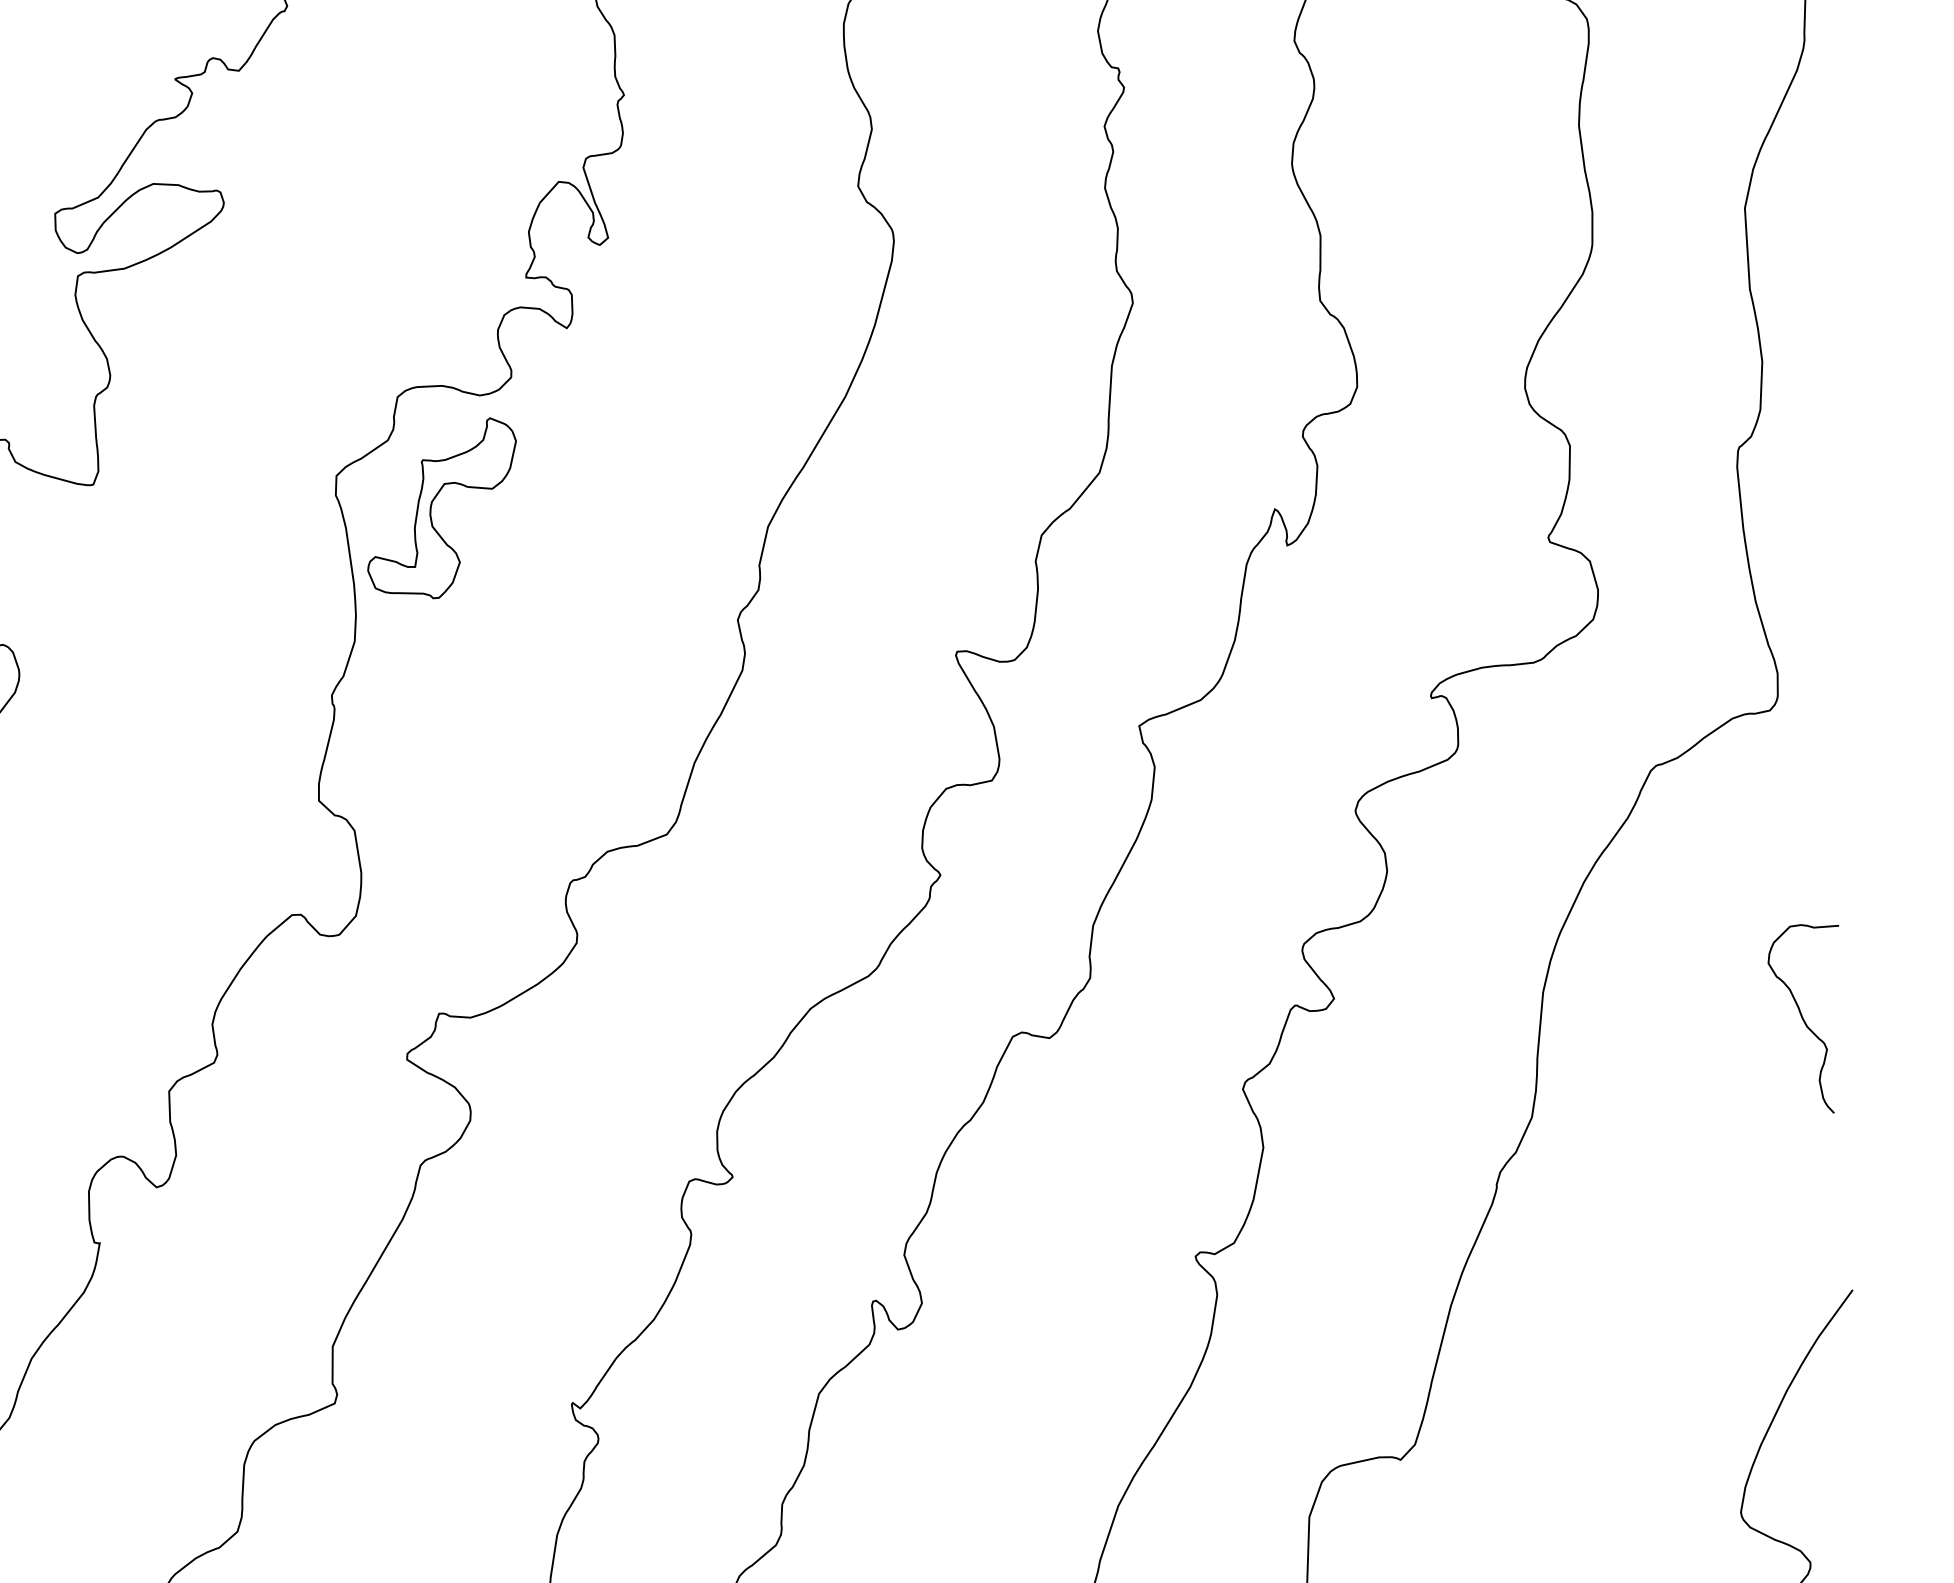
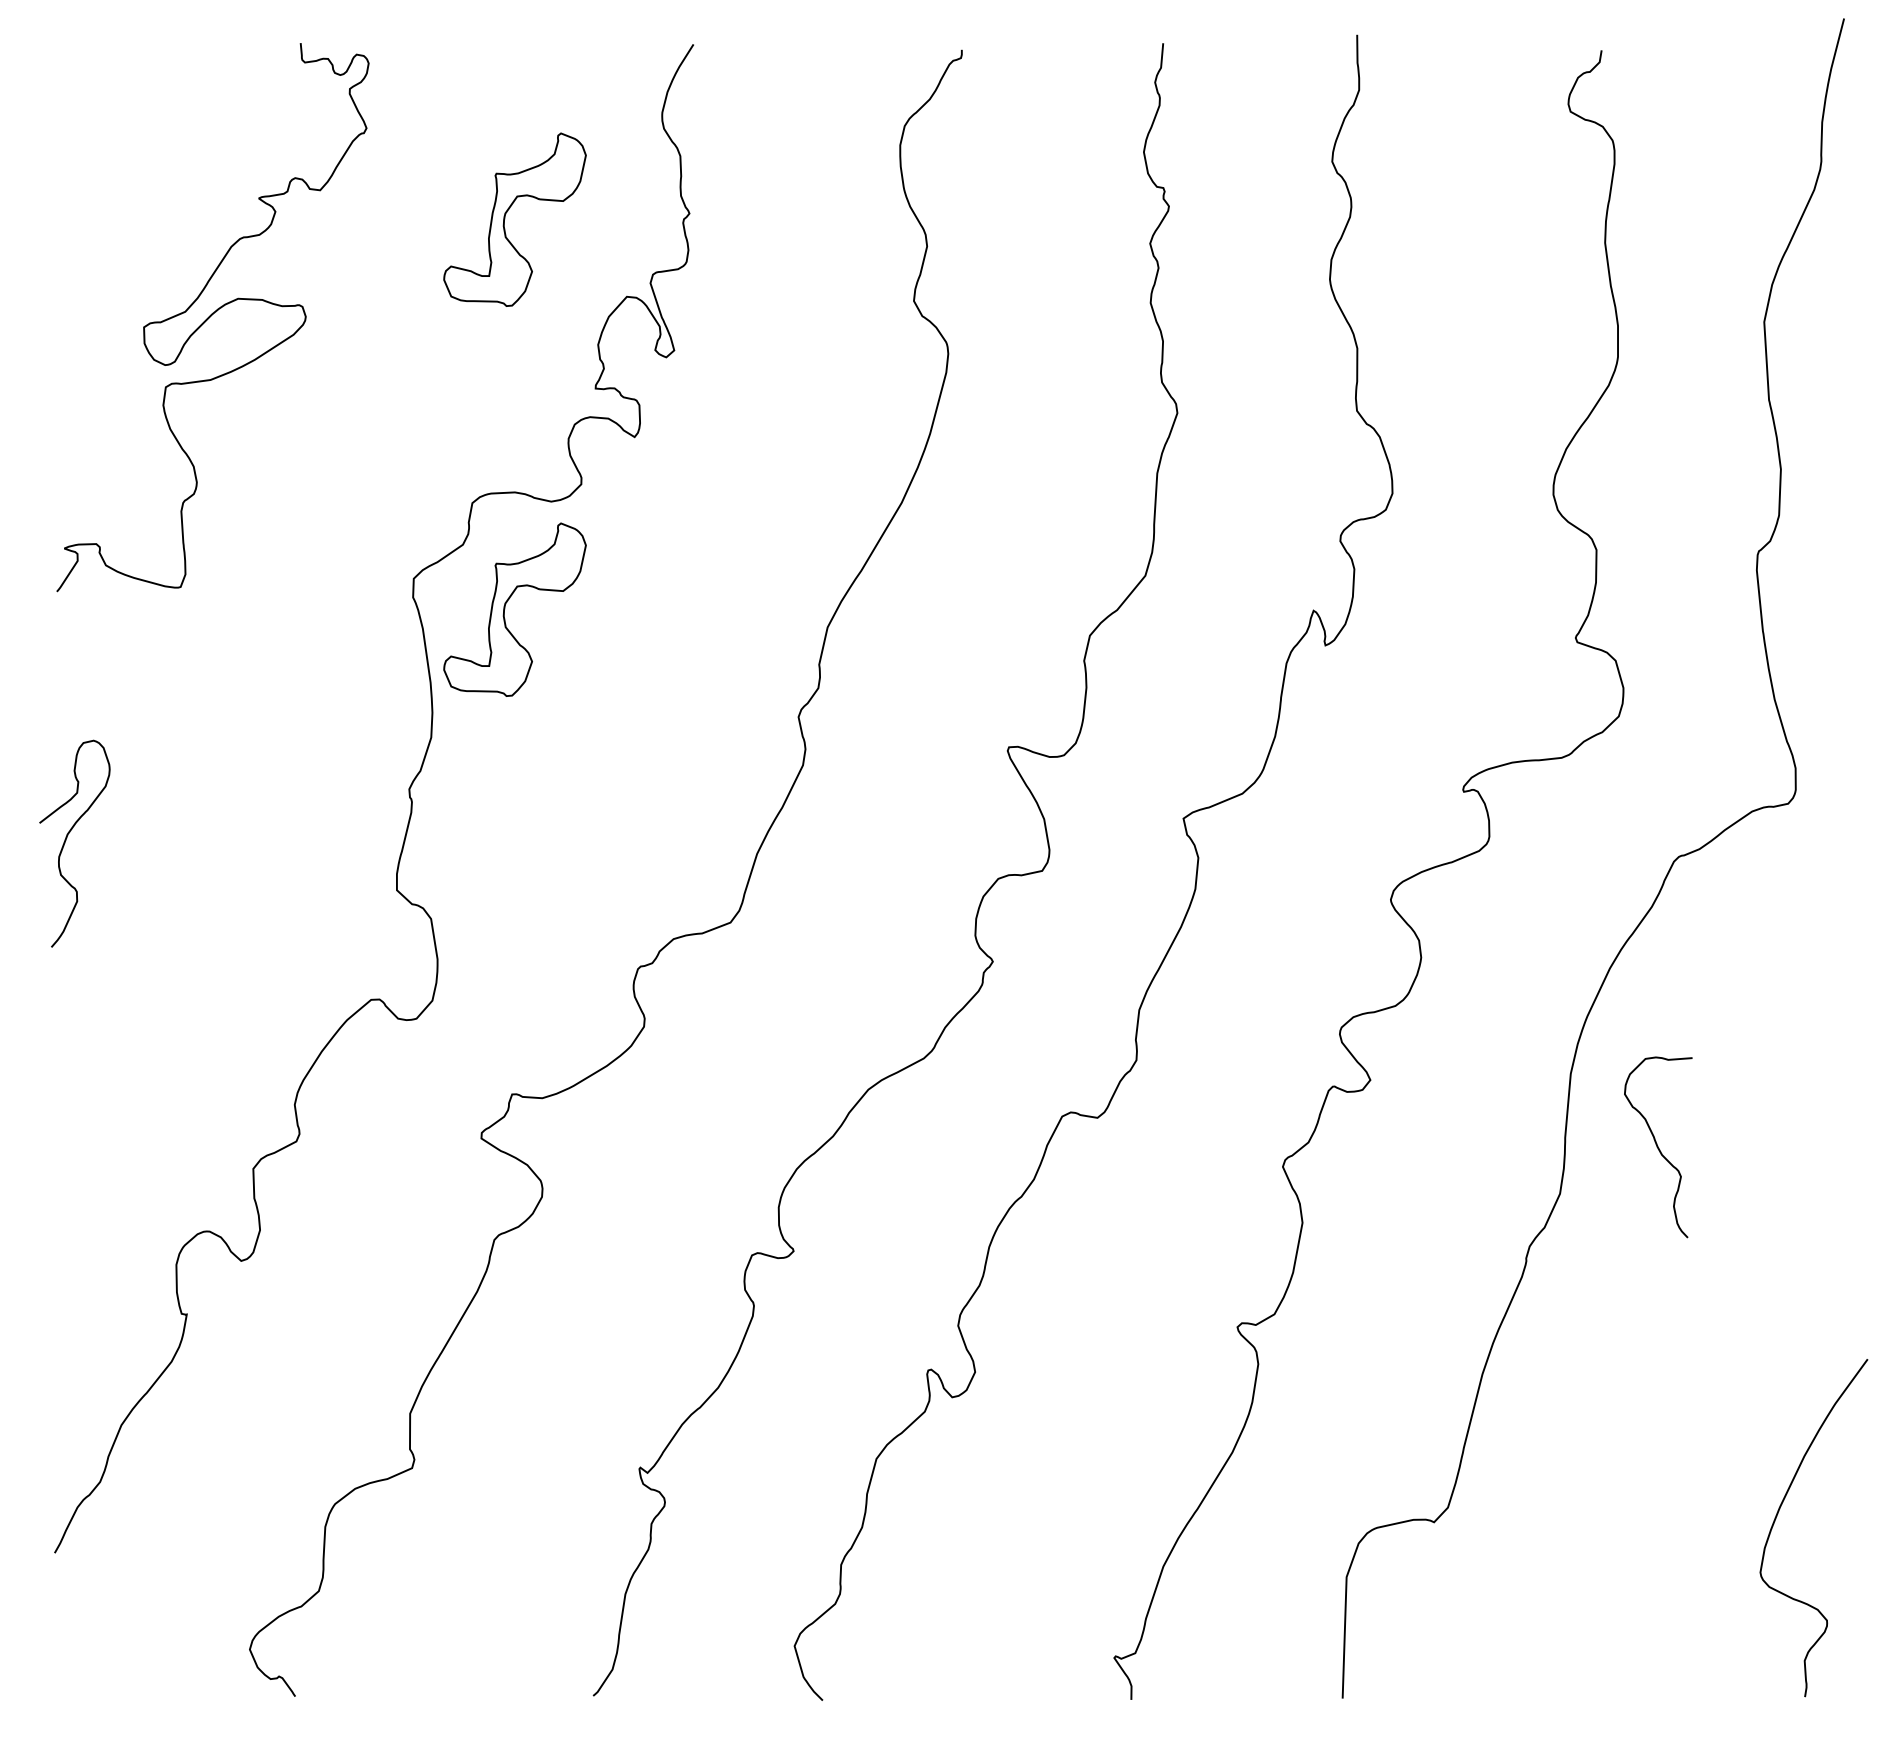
part: (432, 101) -> (505, 219), added
curve: (1803, 1019) -> (1658, 1147), moved

